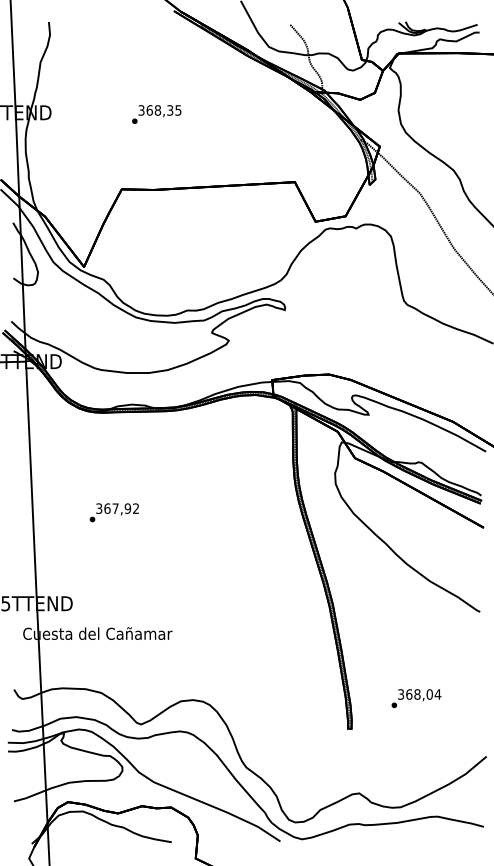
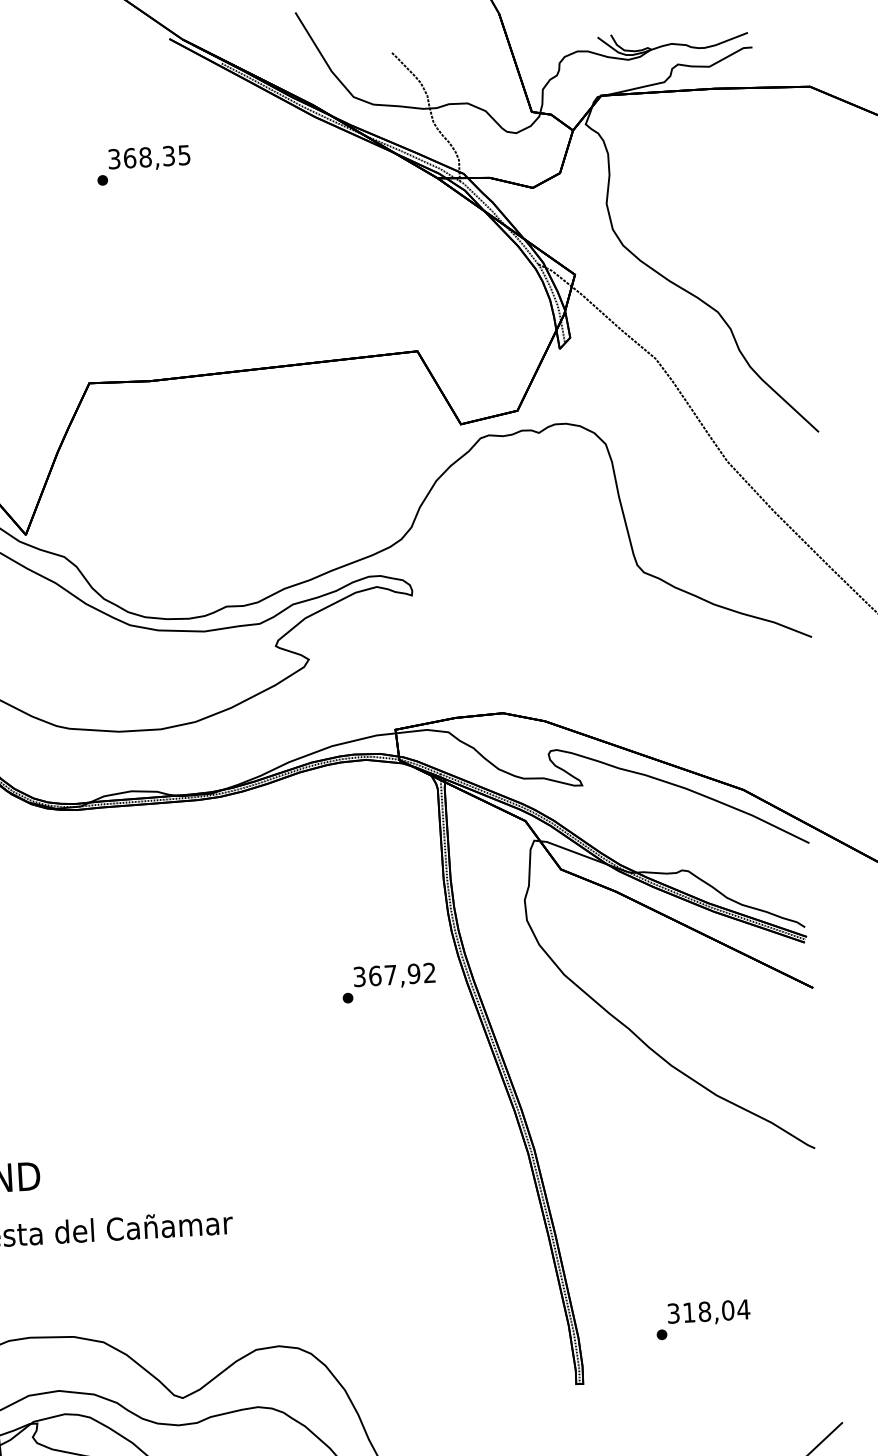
text: (156, 114) -> (143, 165), moved
text: (113, 512) -> (387, 982), moved
text: (409, 694) -> (689, 1312), 368,04 -> 318,04

